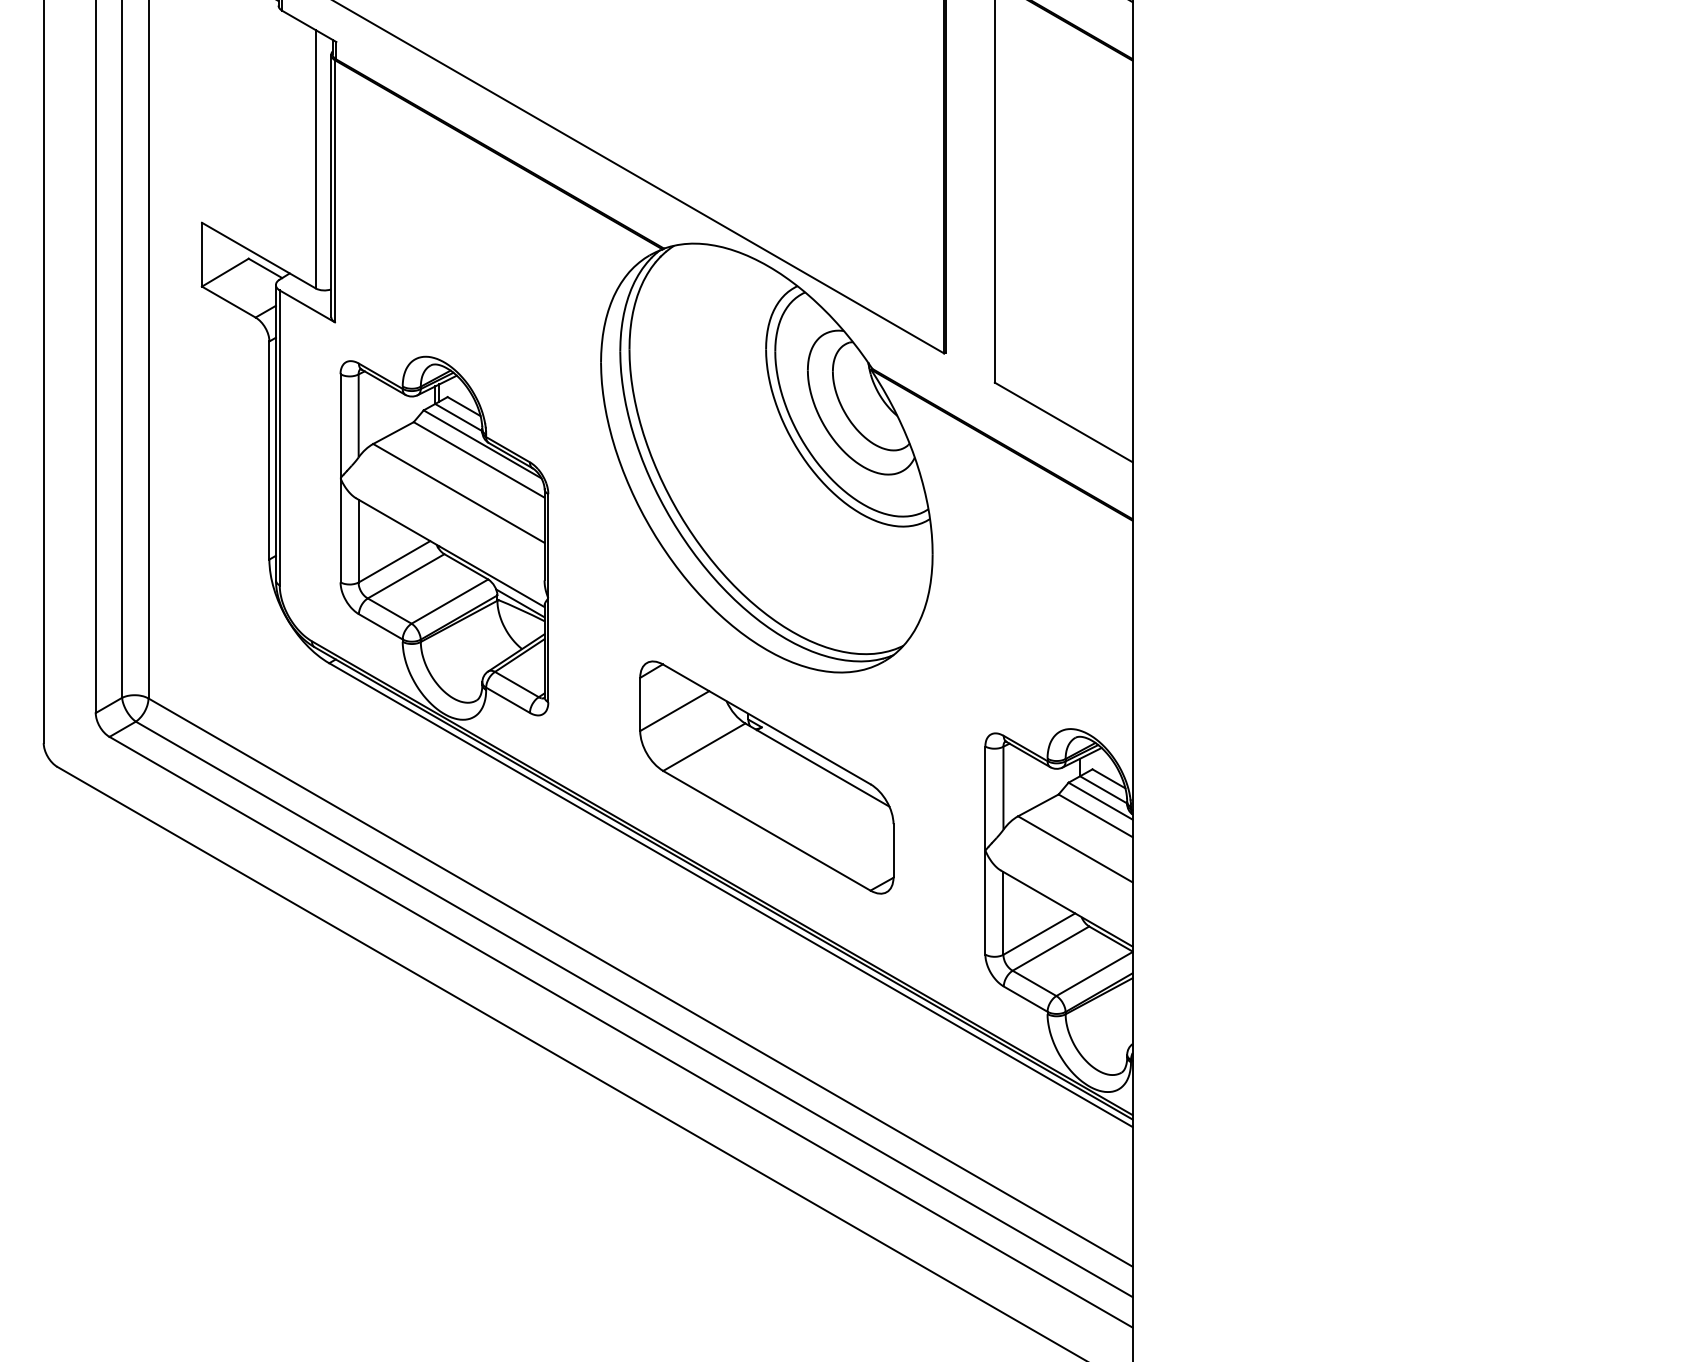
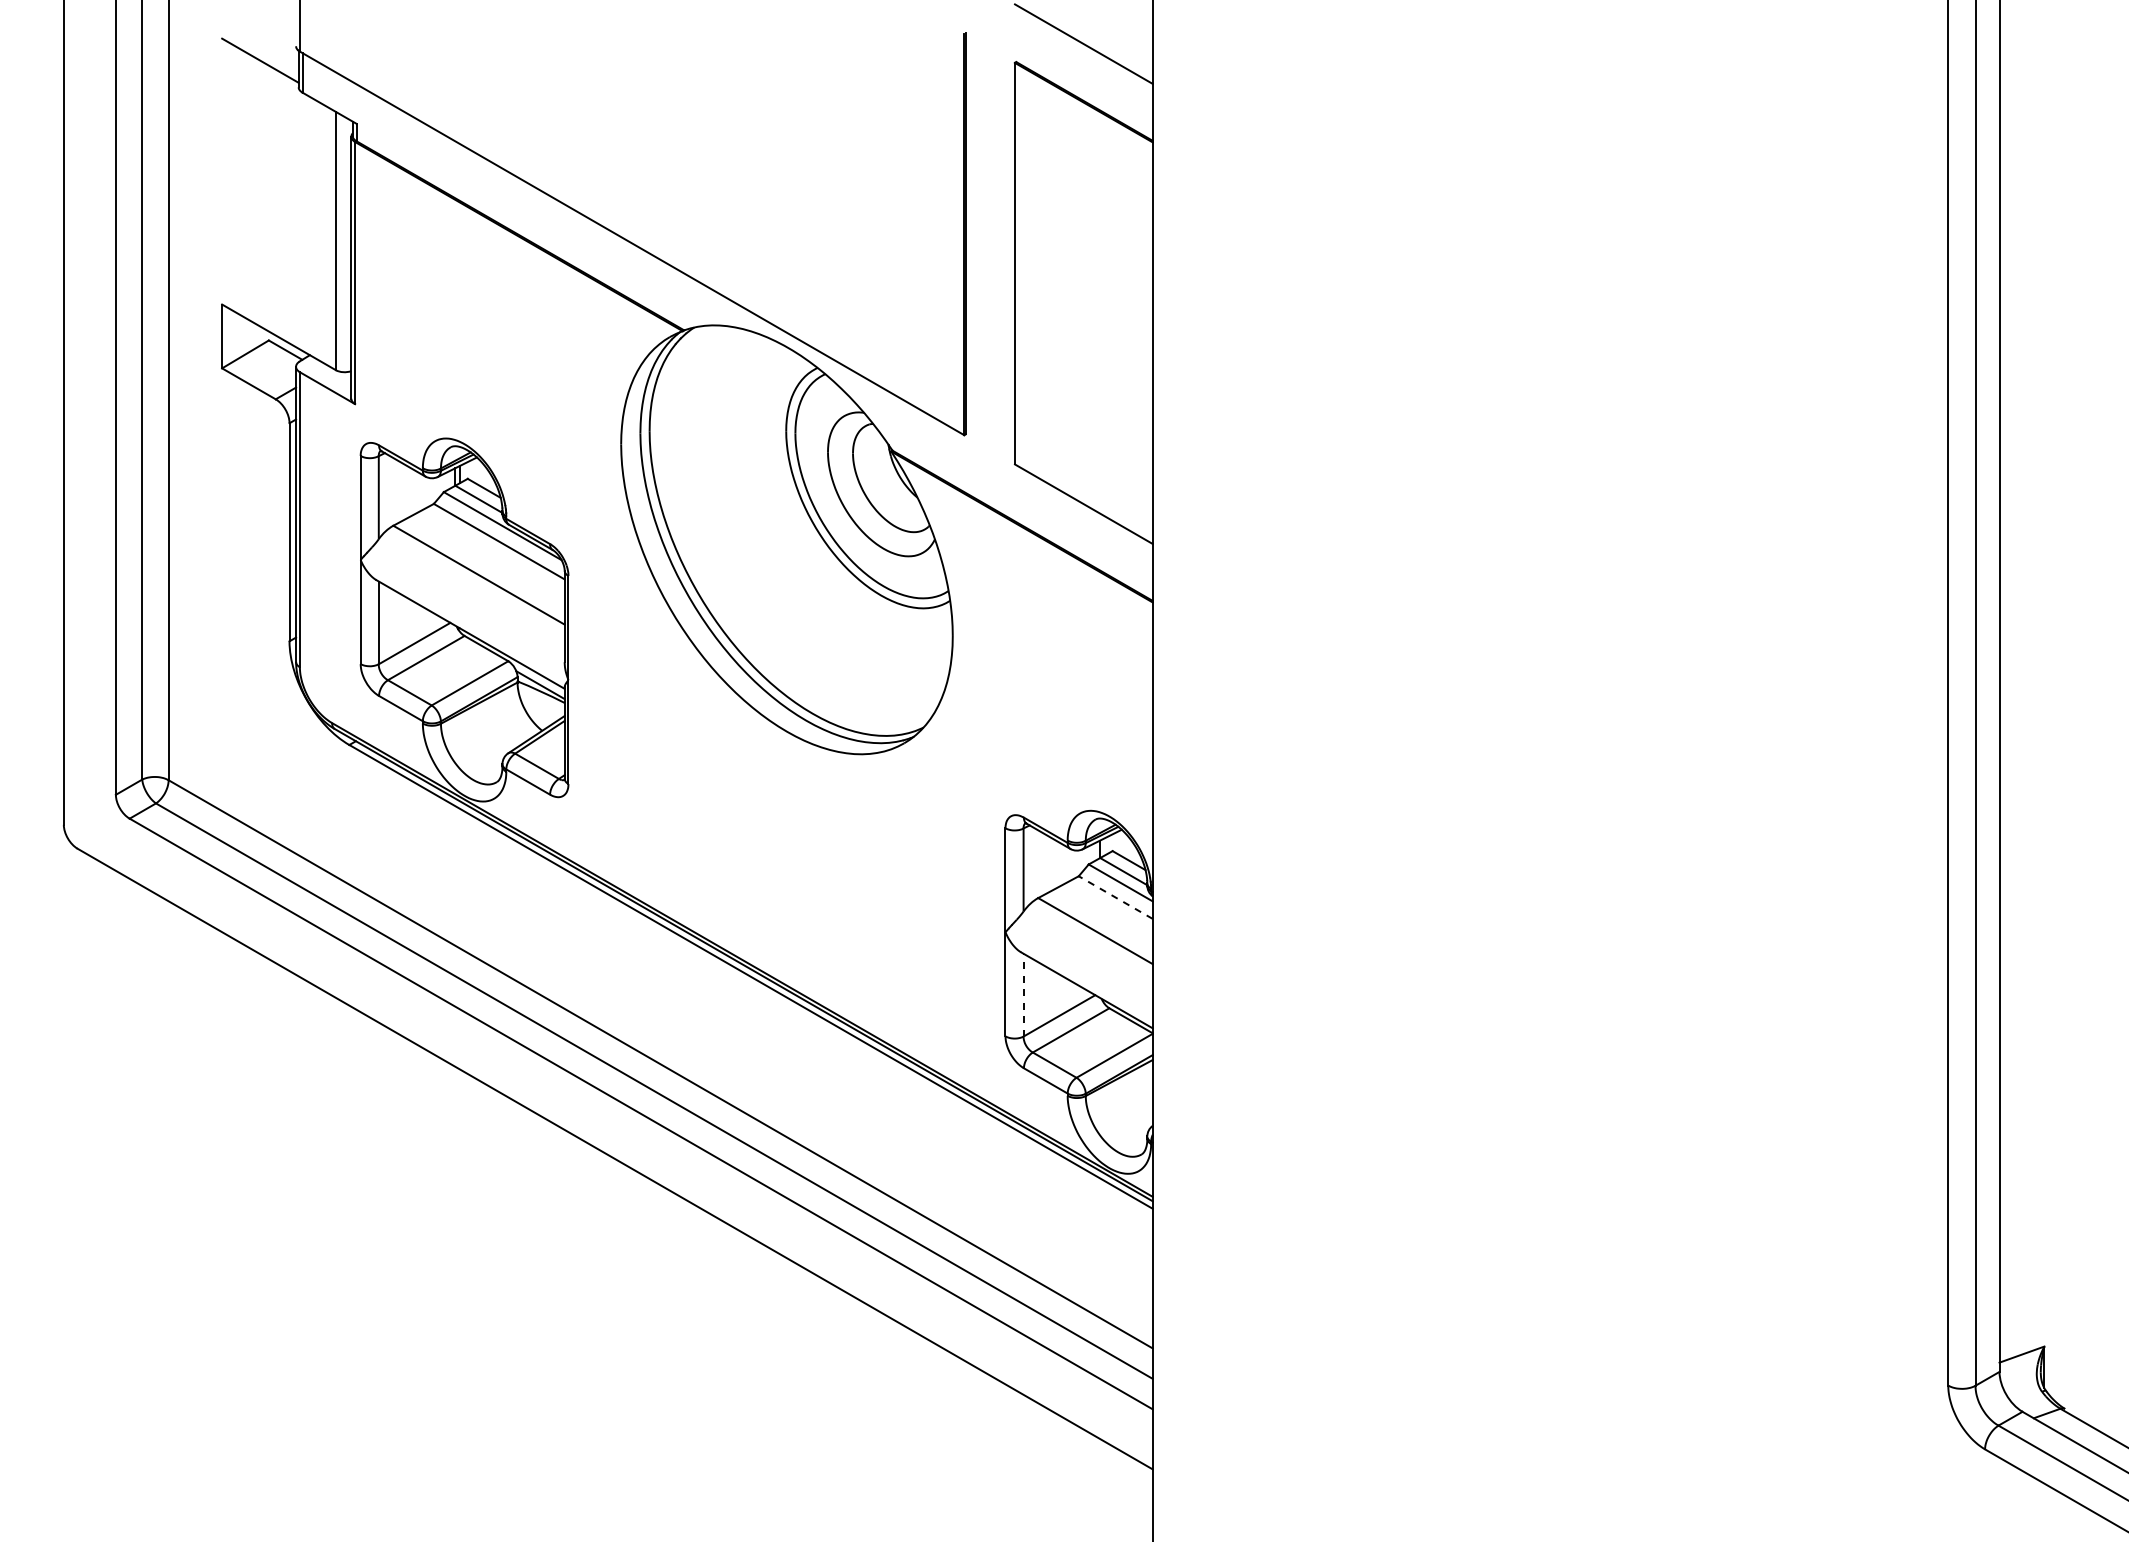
part: (766, 777) -> (786, 859), removed
line: (1095, 815) -> (1115, 897), solid -> dashed
line: (1003, 912) -> (1023, 994), solid -> dashed

